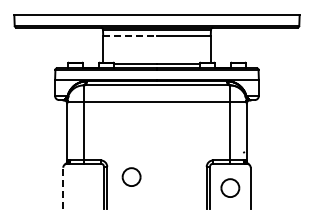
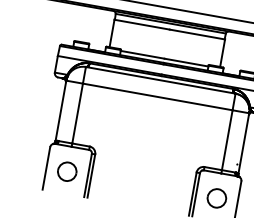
line: (130, 35) -> (142, 24), dashed -> solid
part: (131, 176) -> (67, 171), moved
line: (63, 188) -> (46, 168), dashed -> solid

